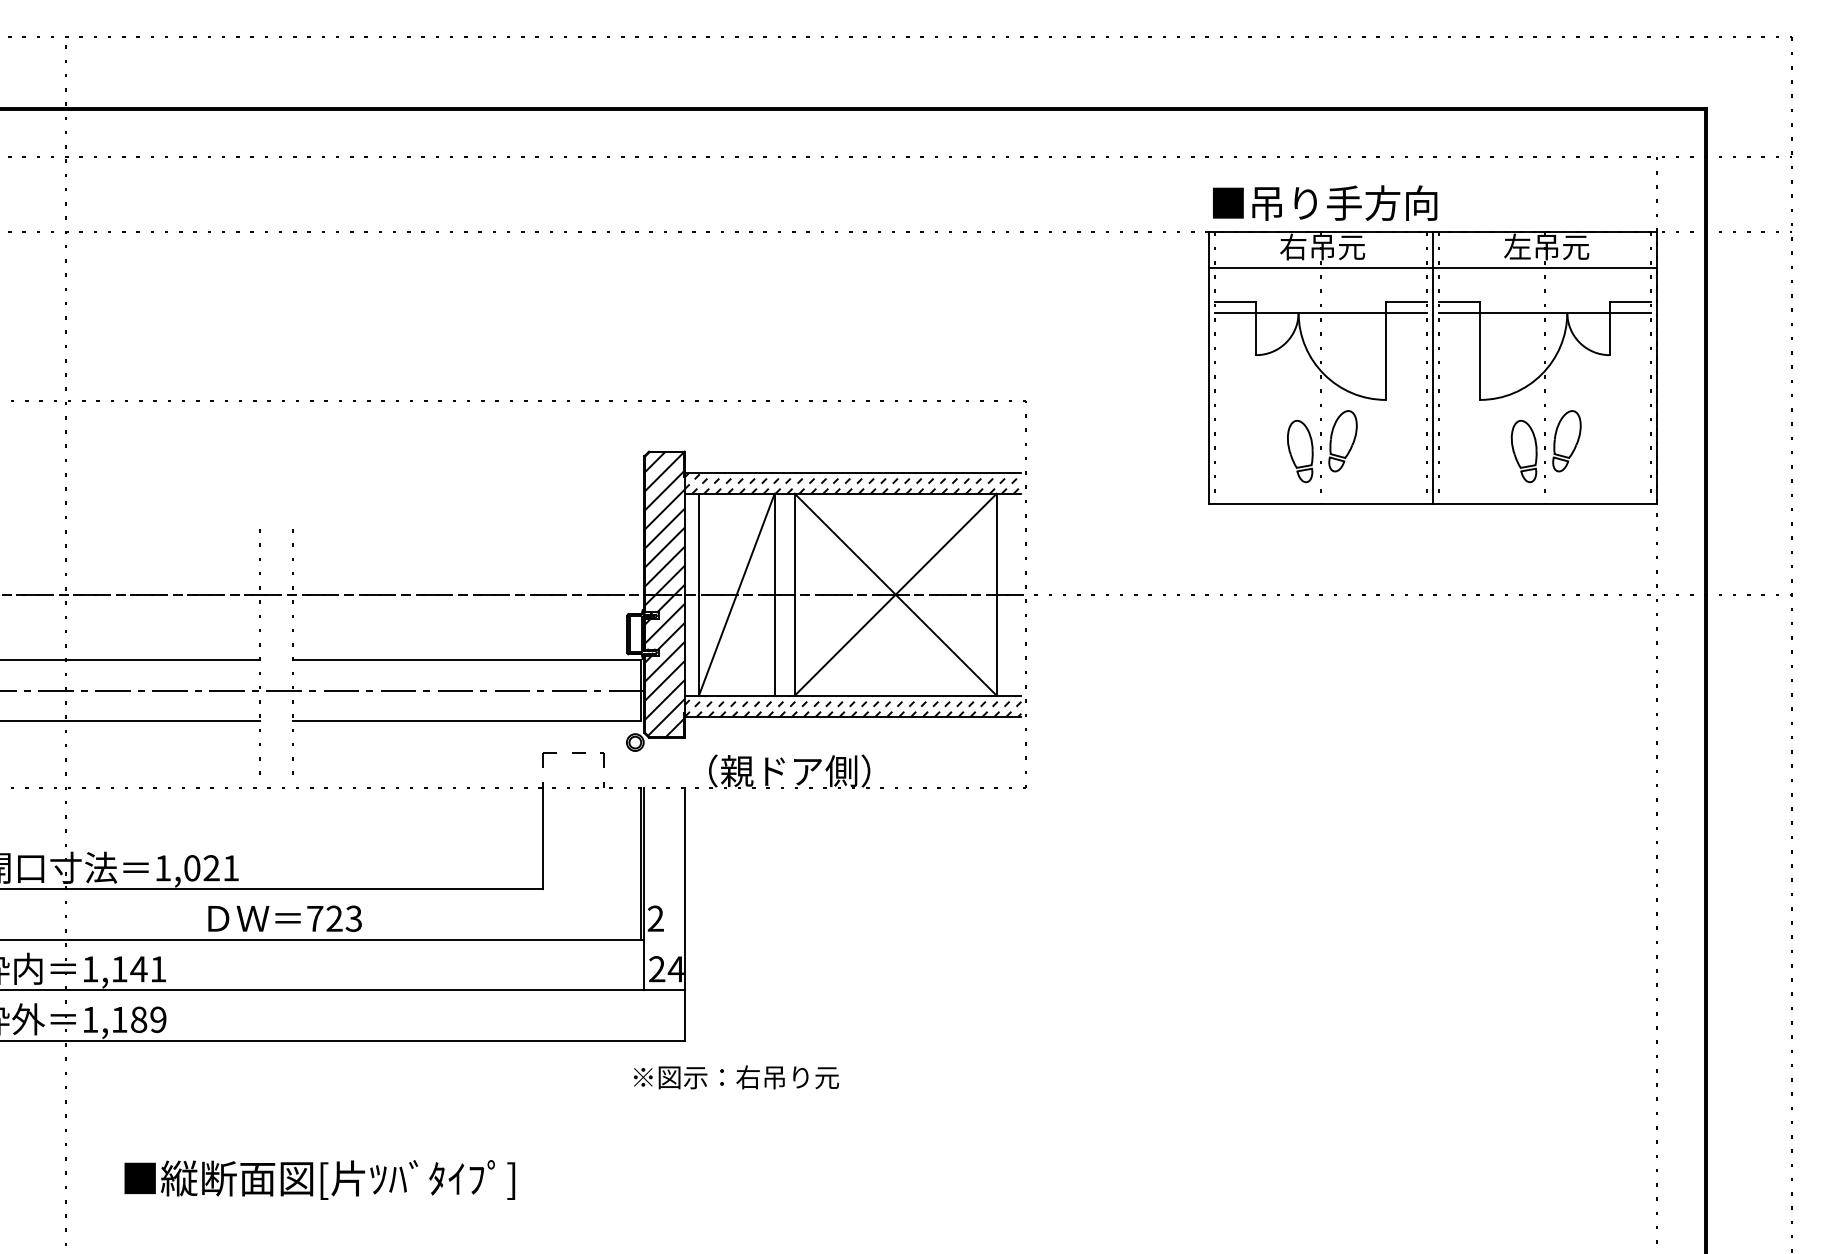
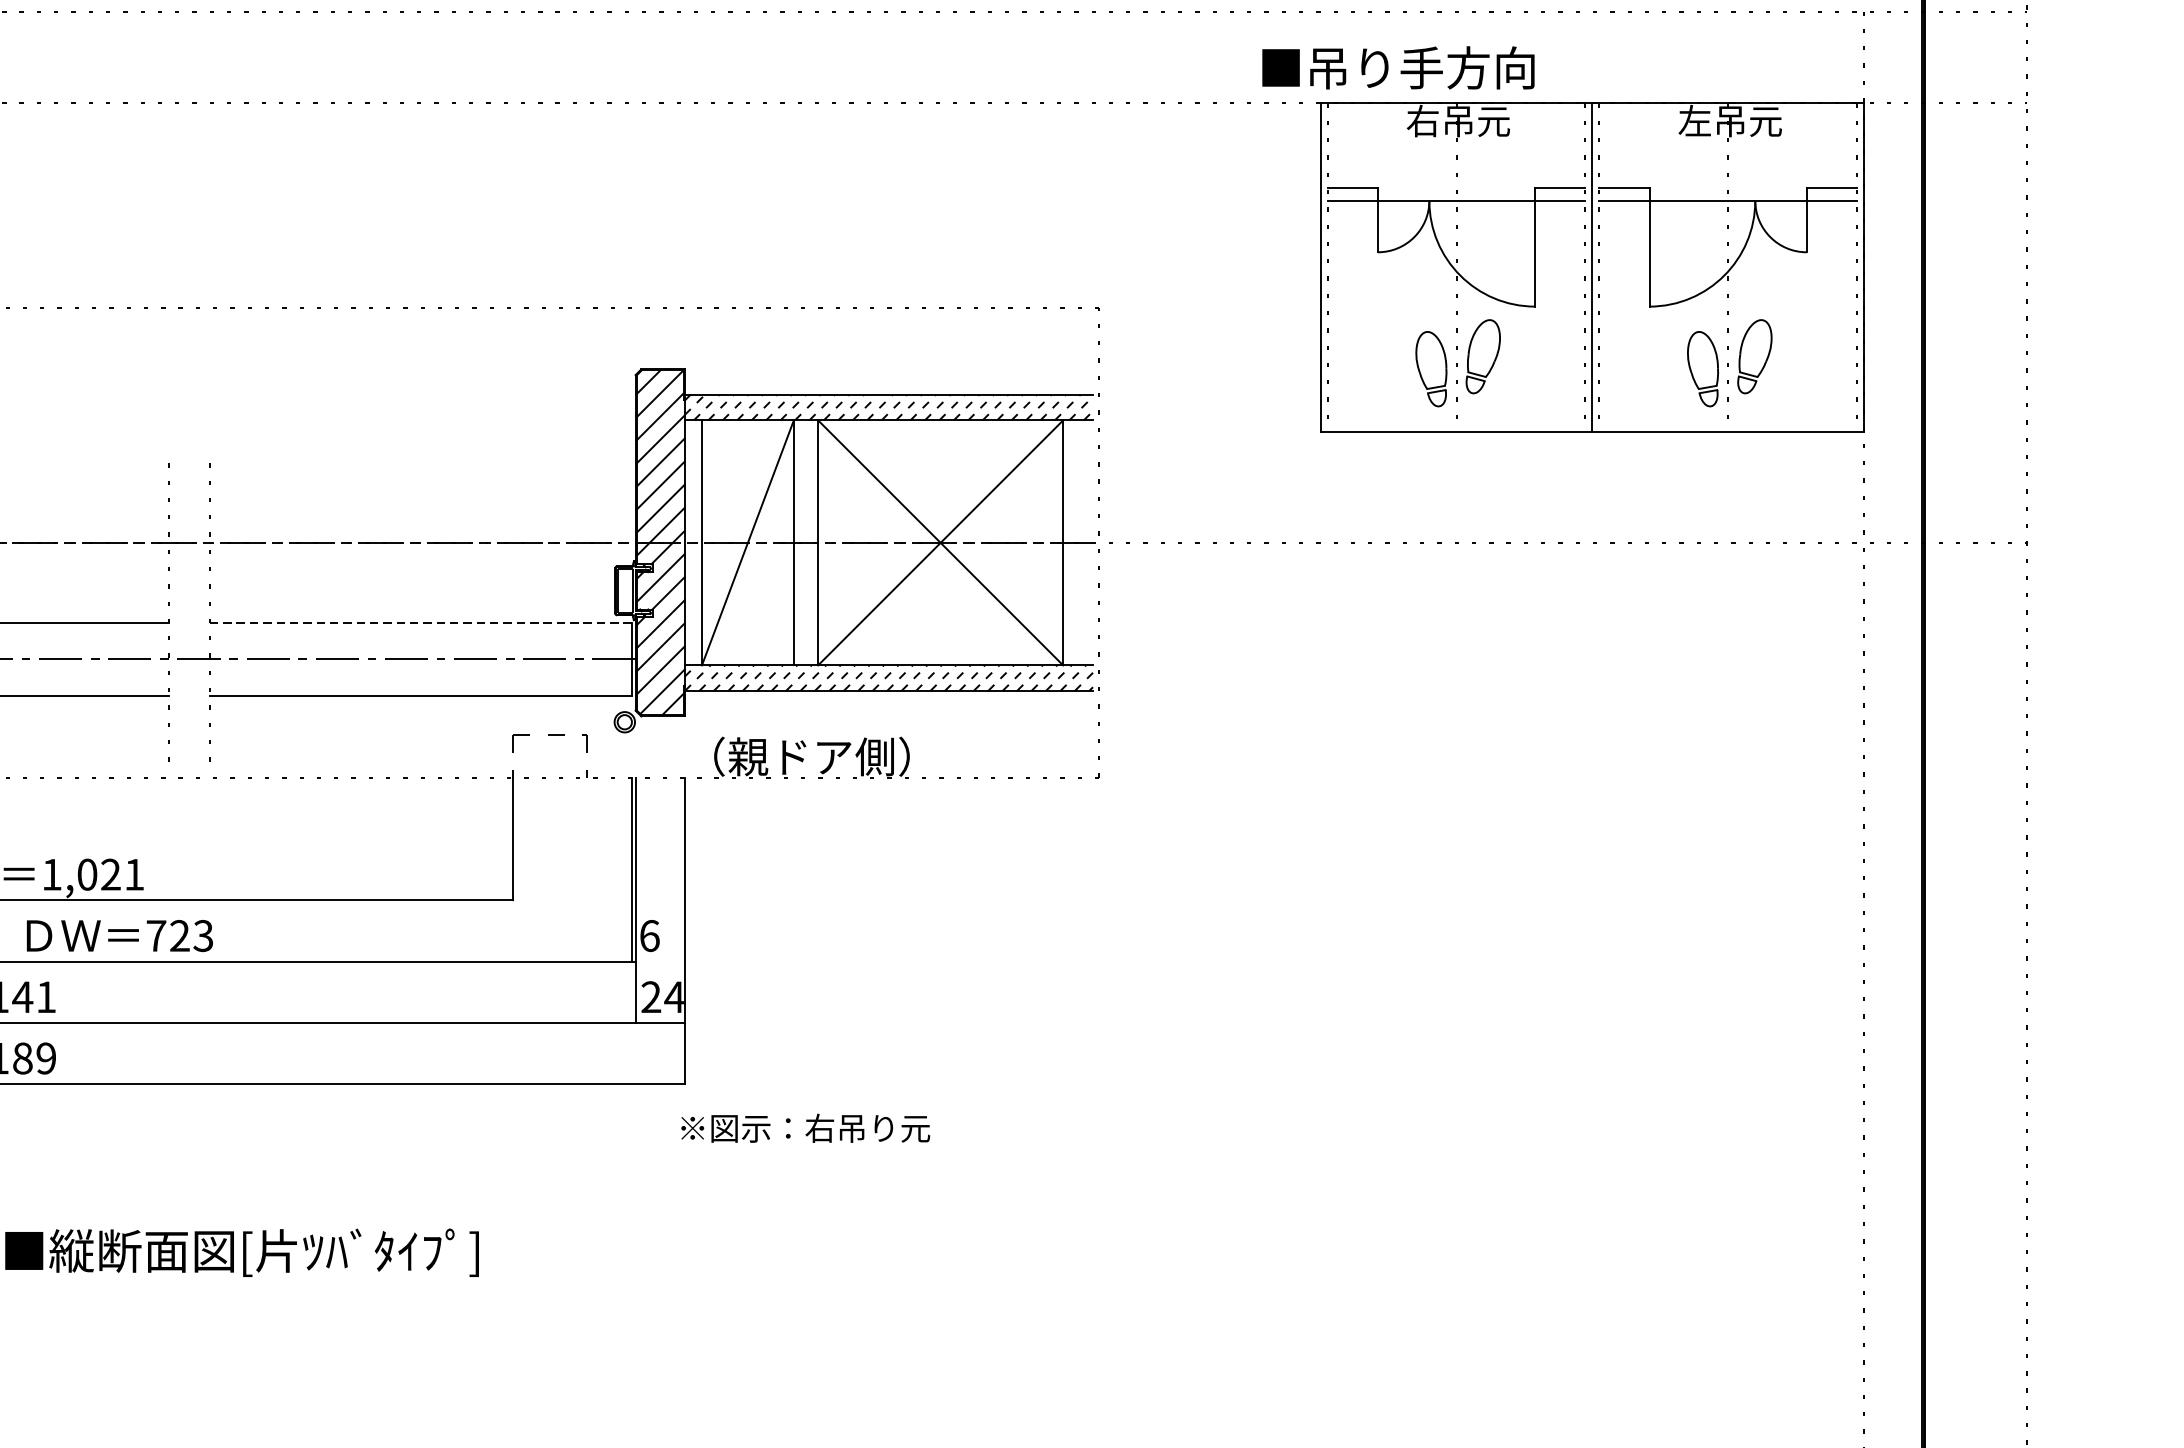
text: (1325, 202) -> (1398, 67), moved
line: (1432, 267) -> (1591, 145), removed
line: (467, 660) -> (421, 622), solid -> dashed
text: (284, 918) -> (119, 935), moved
text: (655, 918) -> (649, 935), 2 -> 6
text: (736, 1077) -> (805, 1128), moved

